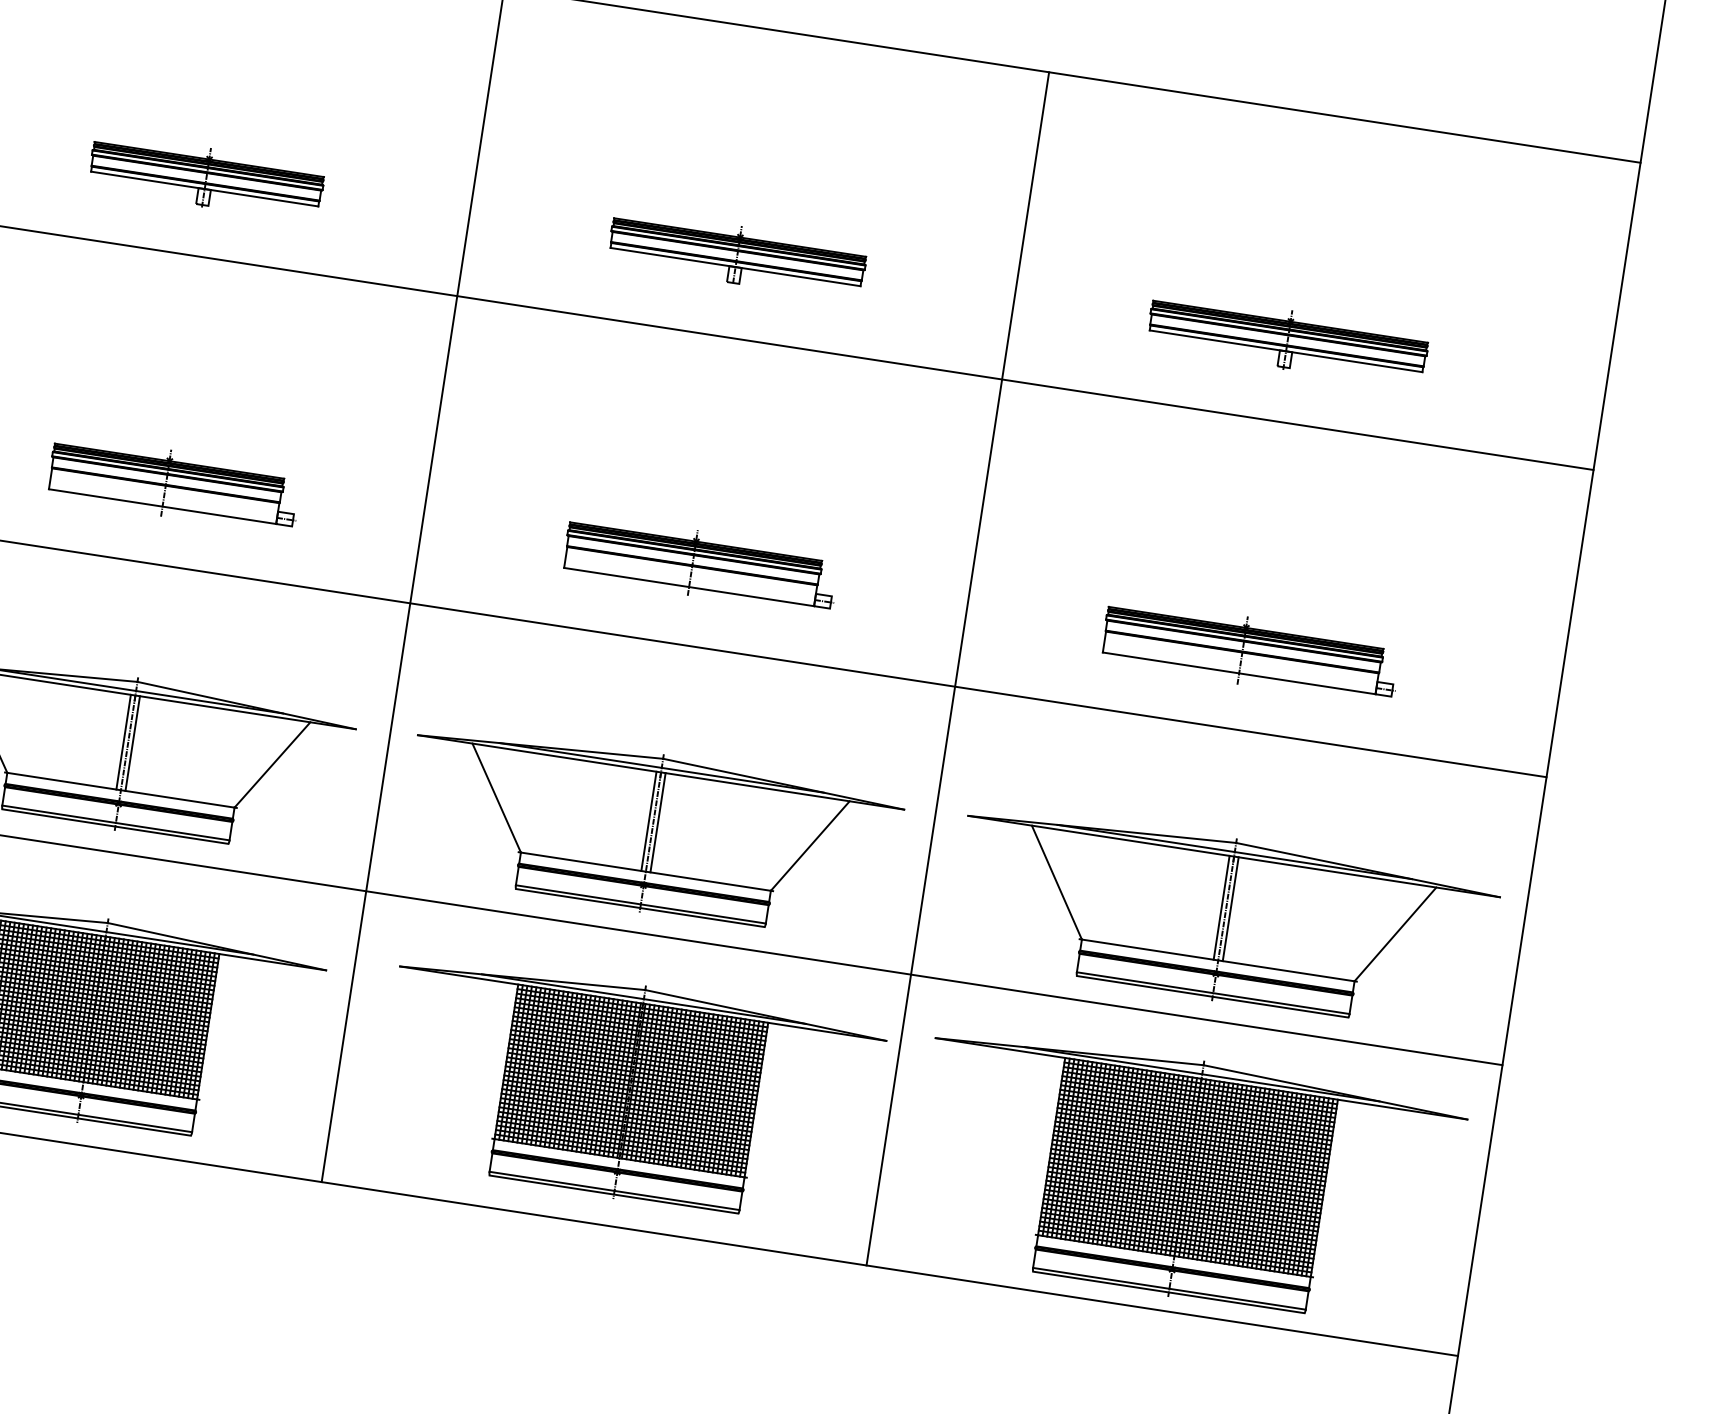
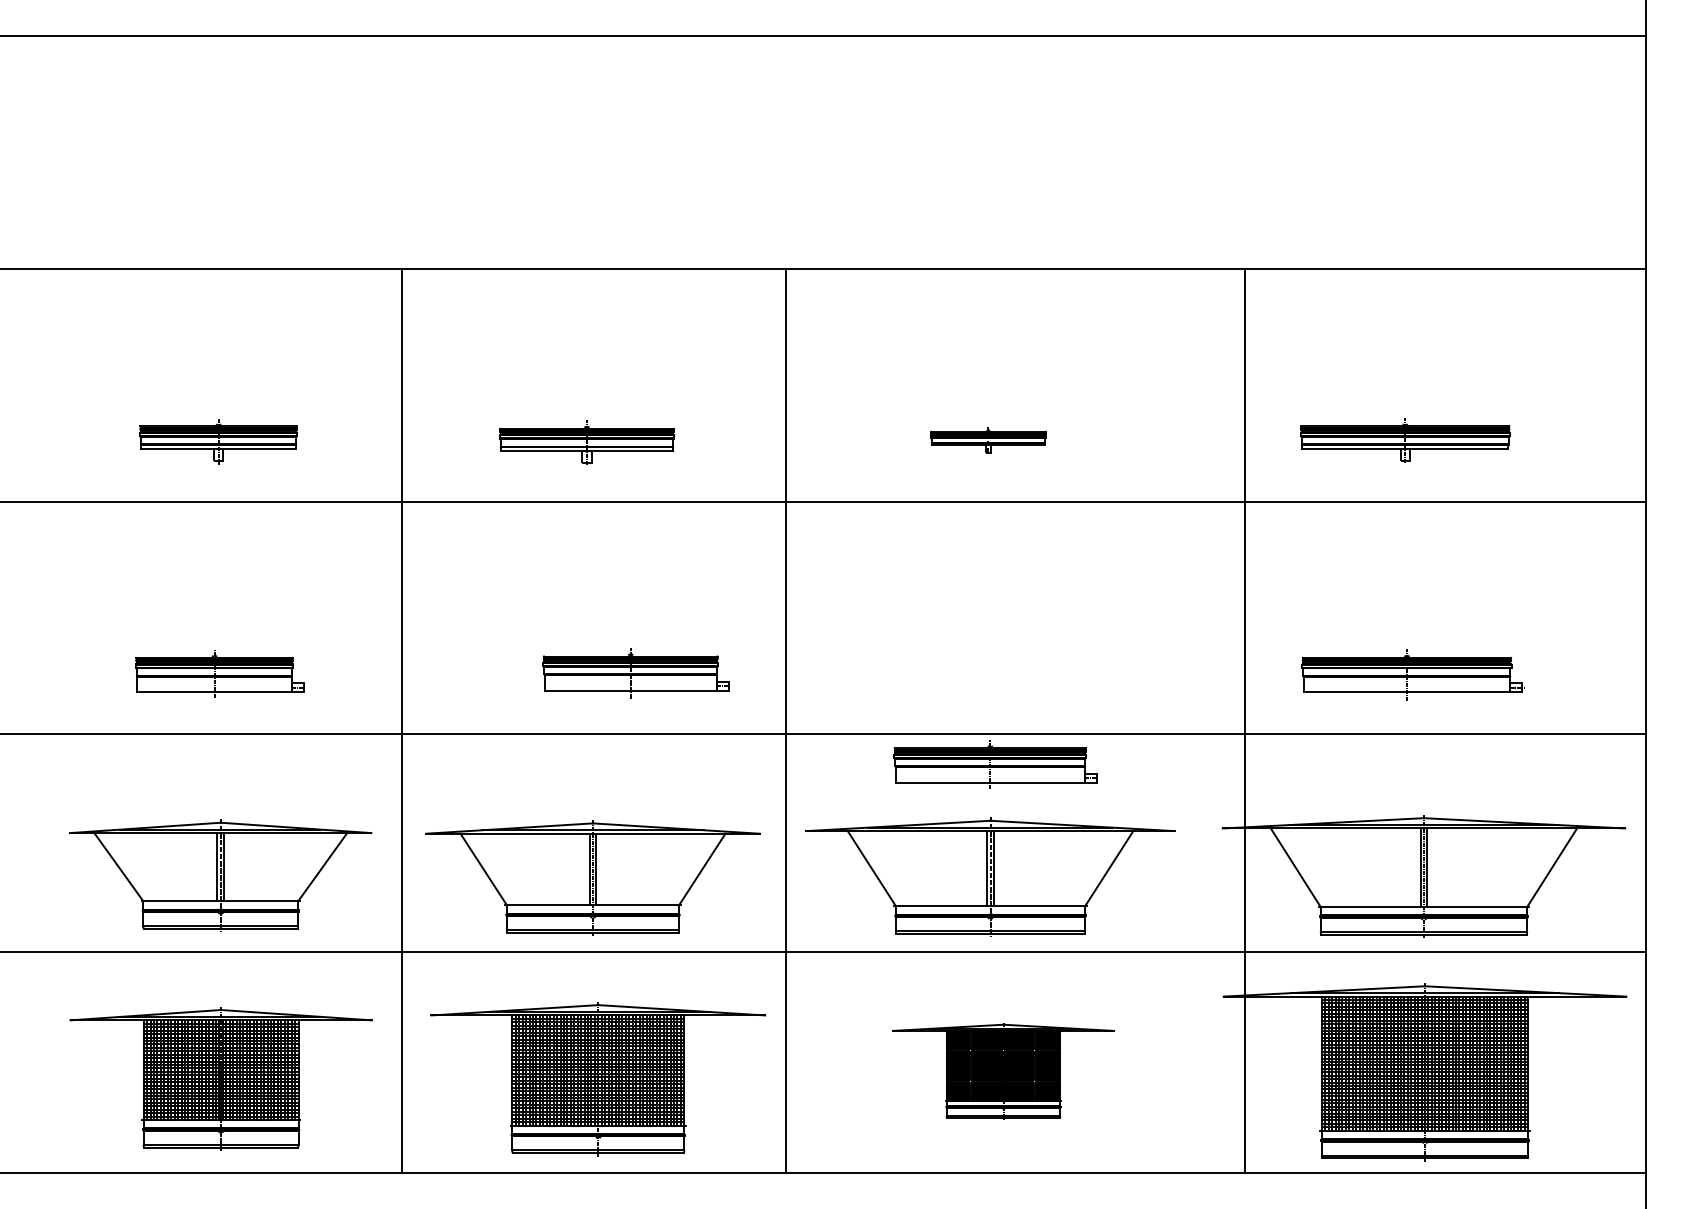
part: (737, 254) -> (988, 439), size x0.6
part: (172, 484) -> (635, 673), moved
part: (699, 563) -> (995, 764), moved
line: (958, 668) -> (1245, 720), moved
part: (629, 1091) -> (1003, 1070), size x0.6

